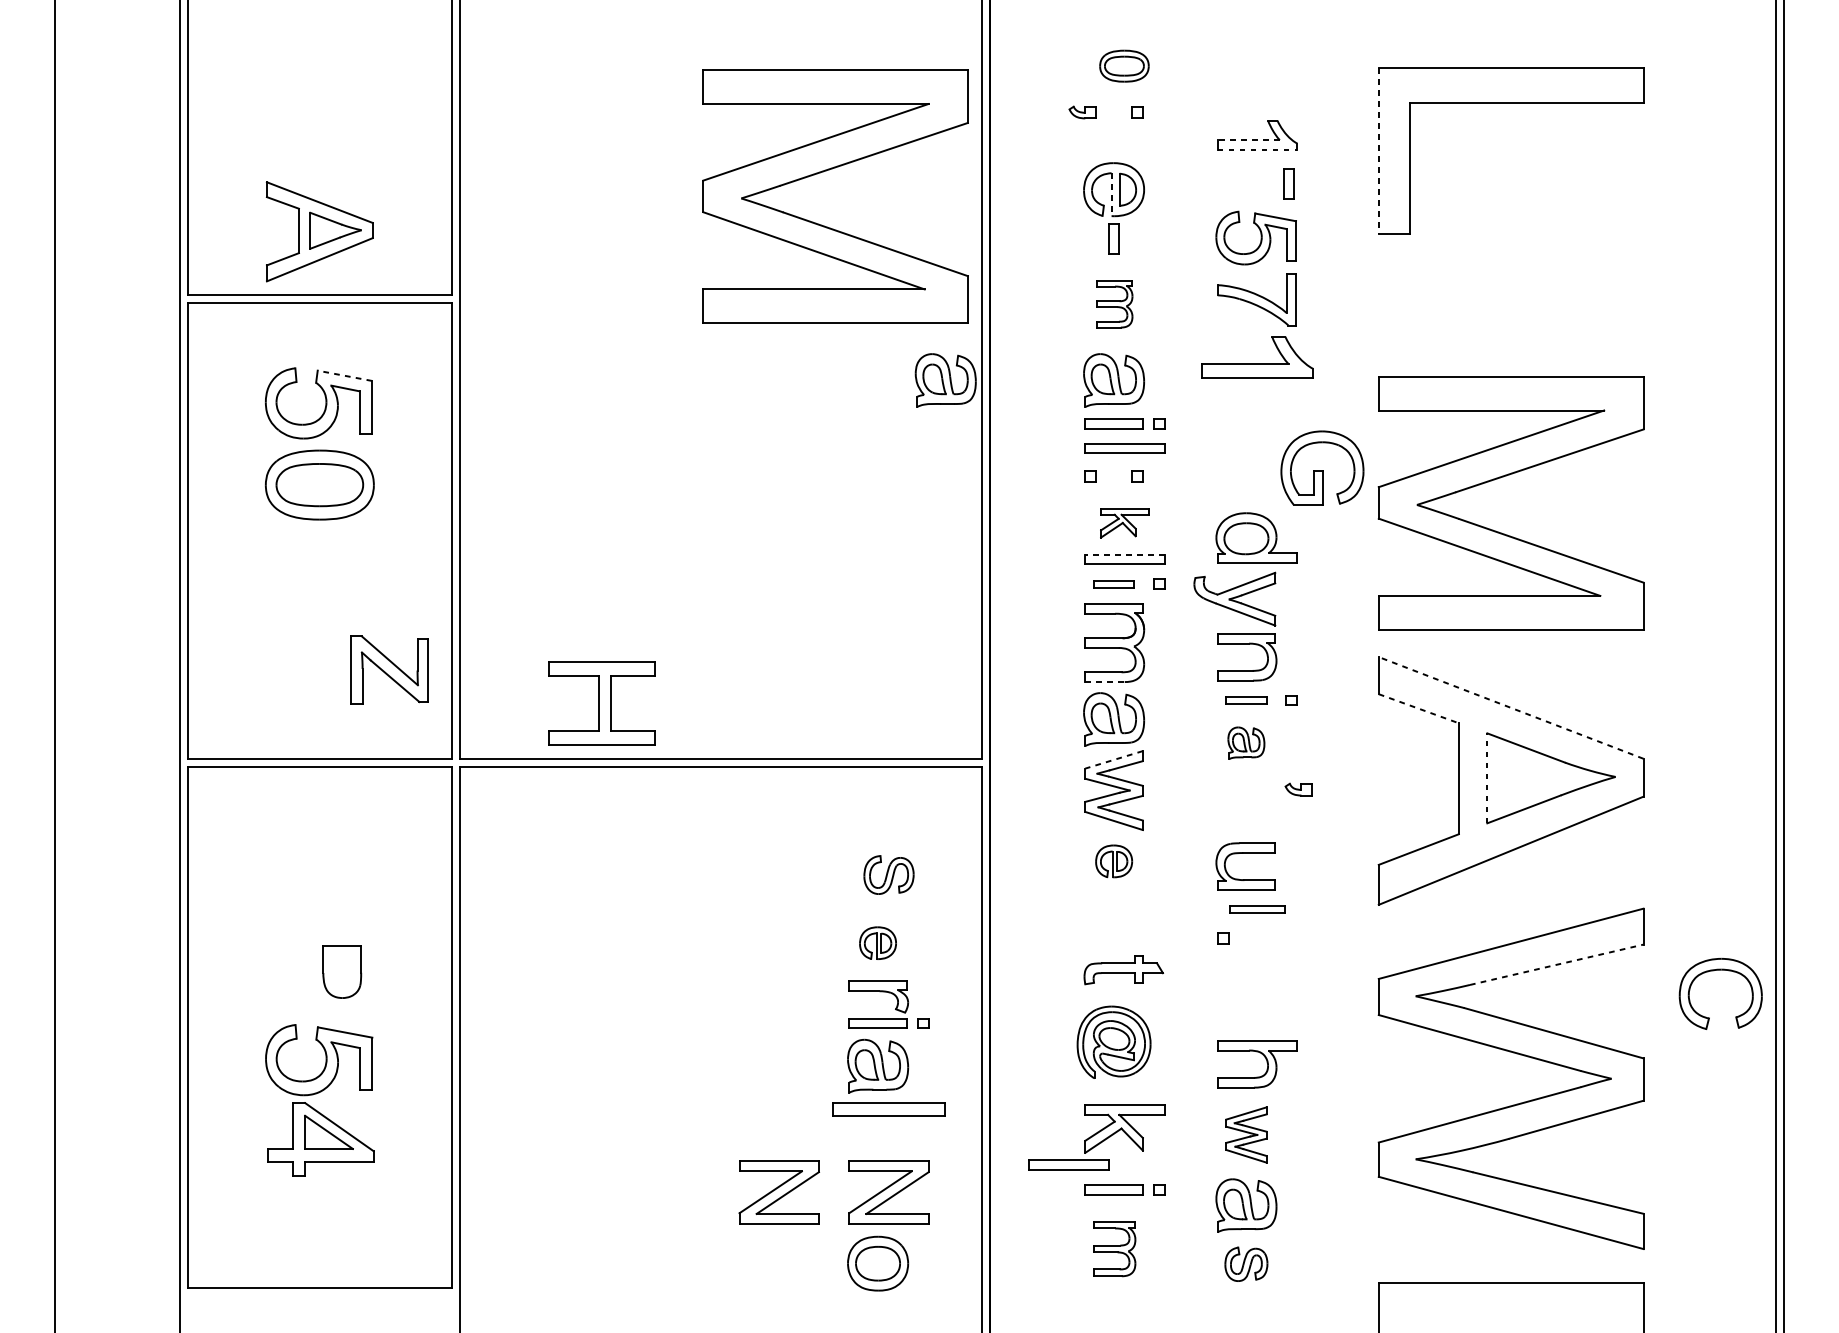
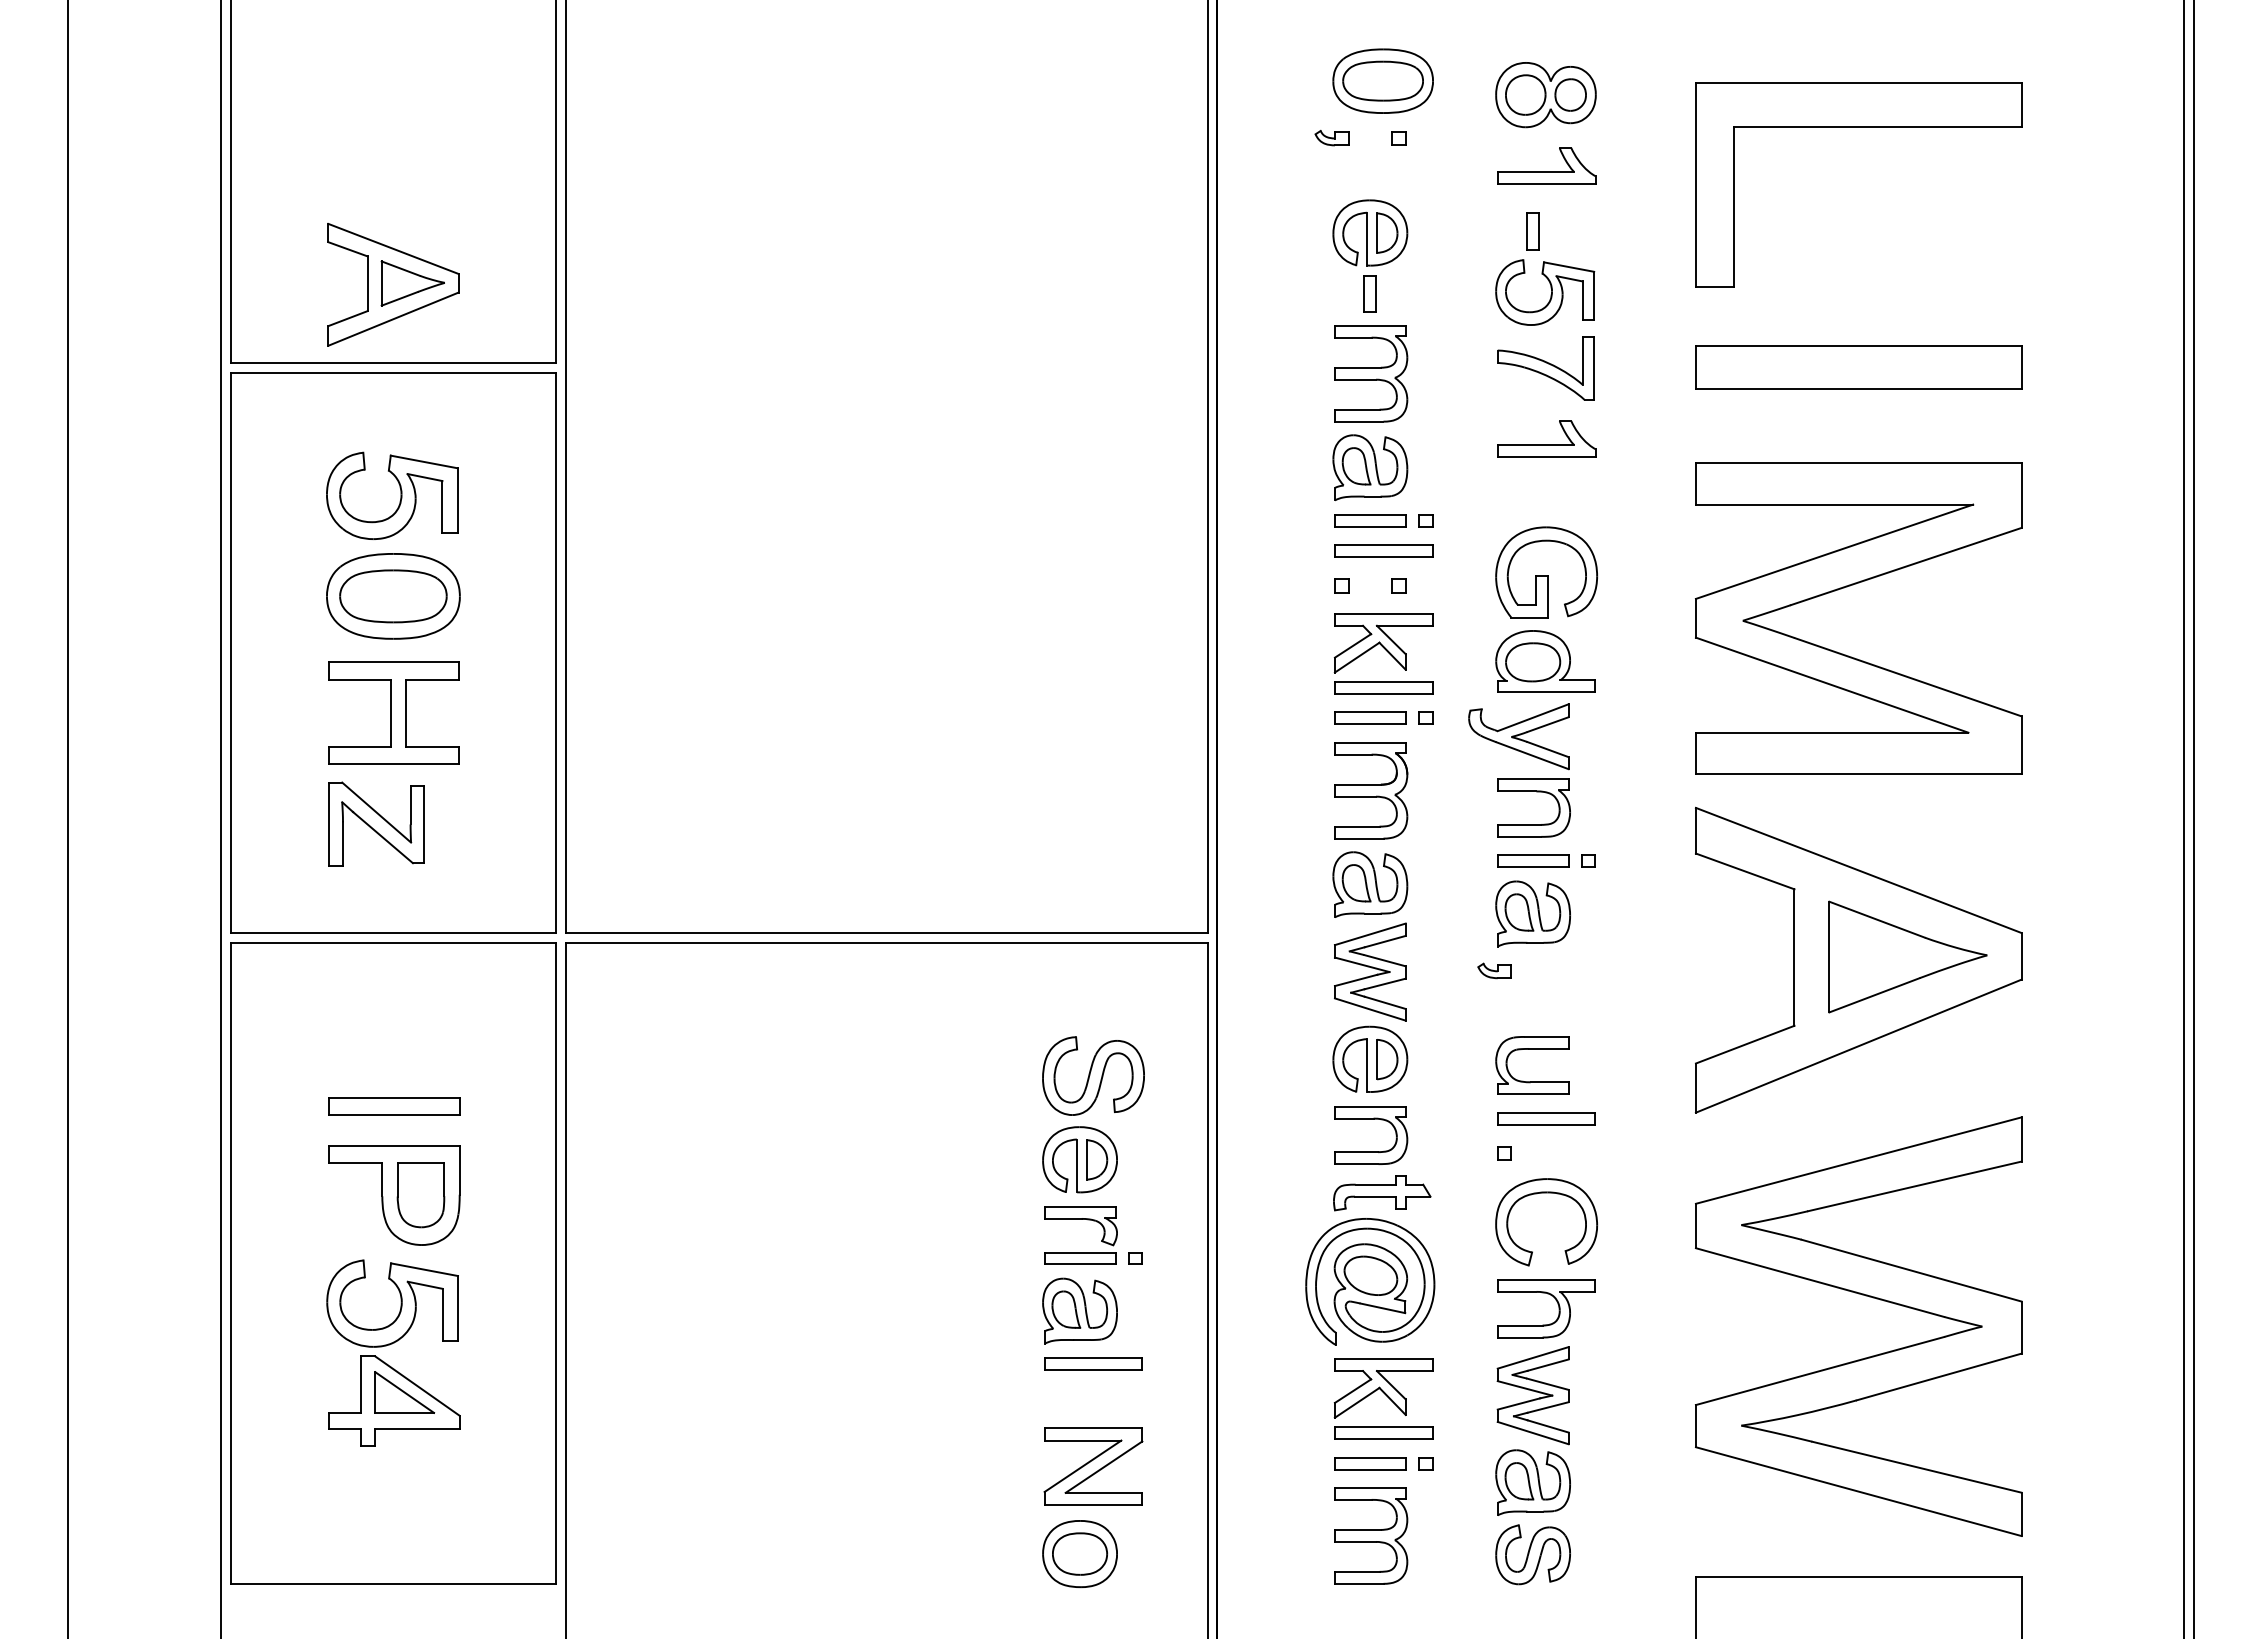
part: (1123, 65) -> (1382, 80), size x1.67
part: (1256, 77) -> (1545, 95), added
line: (1248, 140) -> (1535, 172), dashed -> solid
line: (1258, 150) -> (1547, 184), dashed -> solid
line: (1378, 151) -> (1695, 185), dashed -> solid
part: (826, 171) -> (1016, 210), removed
part: (1288, 183) -> (1532, 231), moved
line: (1111, 194) -> (1367, 239), dashed -> solid
part: (1510, 299) -> (1858, 367), added
part: (1115, 303) -> (1371, 373), size x1.67
part: (1257, 356) -> (1546, 438), size x0.71
line: (344, 375) -> (423, 461), dashed -> solid
part: (945, 380) -> (1163, 467), removed
part: (1322, 468) -> (1546, 572), moved
part: (1124, 523) -> (1383, 643), size x1.67
line: (1124, 554) -> (1383, 681), dashed -> solid
part: (1114, 583) -> (1370, 717), size x1.43
part: (389, 669) -> (376, 823), moved
line: (1105, 681) -> (1359, 838), dashed -> solid
part: (1246, 699) -> (1533, 860), size x1.43
part: (601, 703) -> (393, 712), moved
line: (1510, 707) -> (1858, 870), dashed -> solid
line: (1419, 708) -> (1745, 871), dashed -> solid
part: (1245, 742) -> (1532, 913), size x1.67
line: (1113, 759) -> (1369, 934), dashed -> solid
line: (1487, 777) -> (1829, 956), dashed -> solid
part: (1298, 789) -> (1494, 970), moved
part: (1114, 860) -> (1370, 1058), size x1.67
part: (889, 874) -> (1093, 1075), size x1.67
part: (320, 899) -> (394, 1106), added
part: (1257, 909) -> (1546, 1118), size x1.43
part: (1115, 910) -> (1371, 1119), added
part: (877, 942) -> (1079, 1159), size x1.67
line: (1556, 964) -> (1914, 1186), dashed -> solid
part: (1720, 970) -> (1546, 1193), moved
part: (320, 972) -> (394, 1195), added
part: (1114, 1042) -> (1370, 1281), size x1.43
part: (889, 1108) -> (1093, 1363), size x0.71
part: (1245, 1134) -> (1532, 1395), size x1.43
part: (1068, 1164) -> (1383, 1432), moved
part: (779, 1192) -> (958, 1466), removed
part: (1115, 1248) -> (1371, 1535), size x1.43
part: (1245, 1264) -> (1532, 1554), size x1.43

